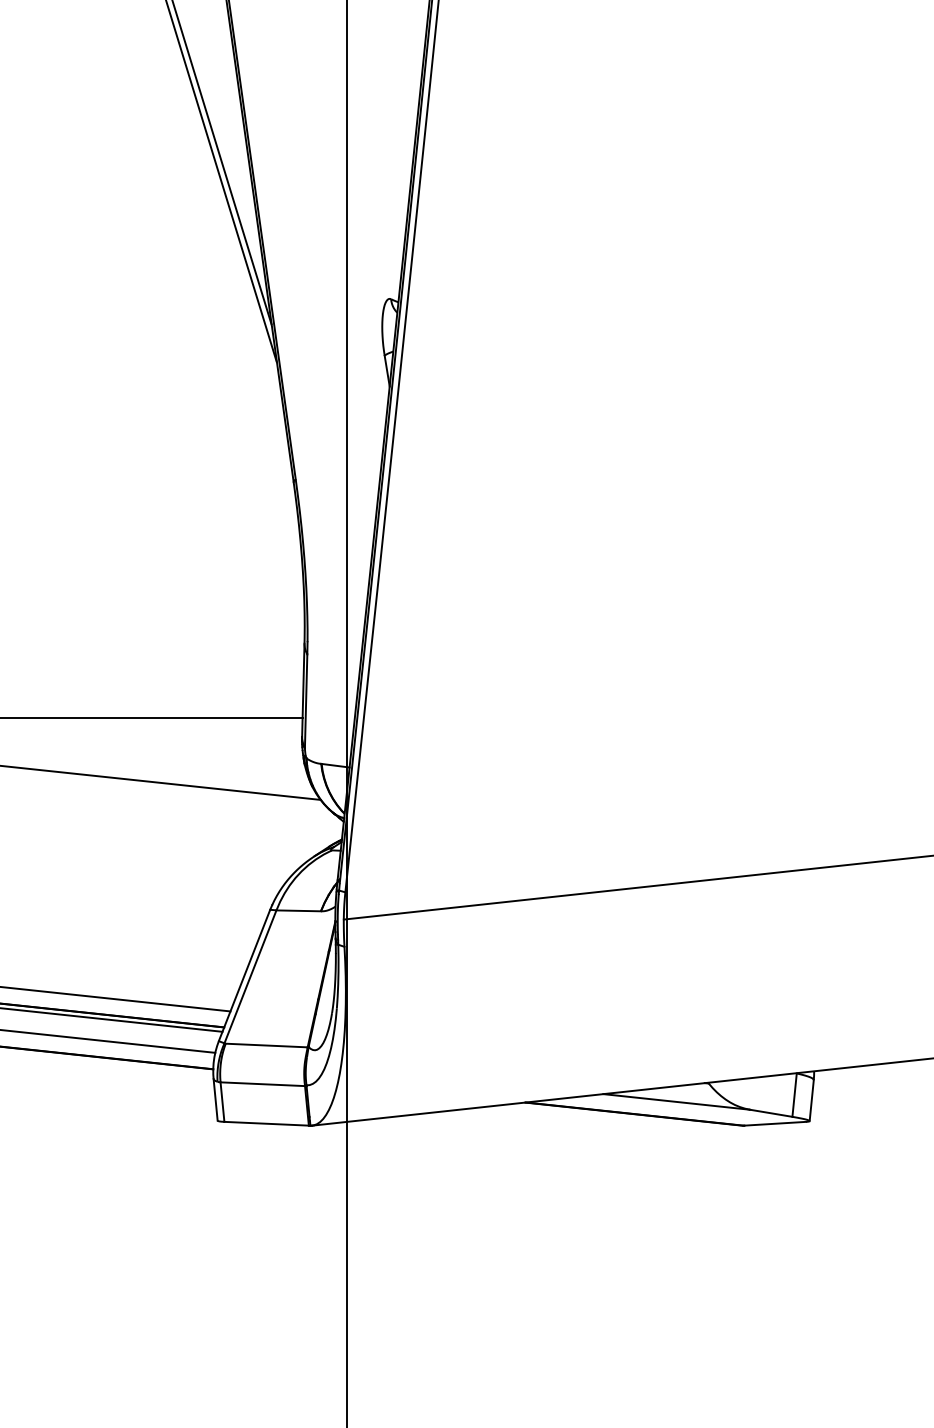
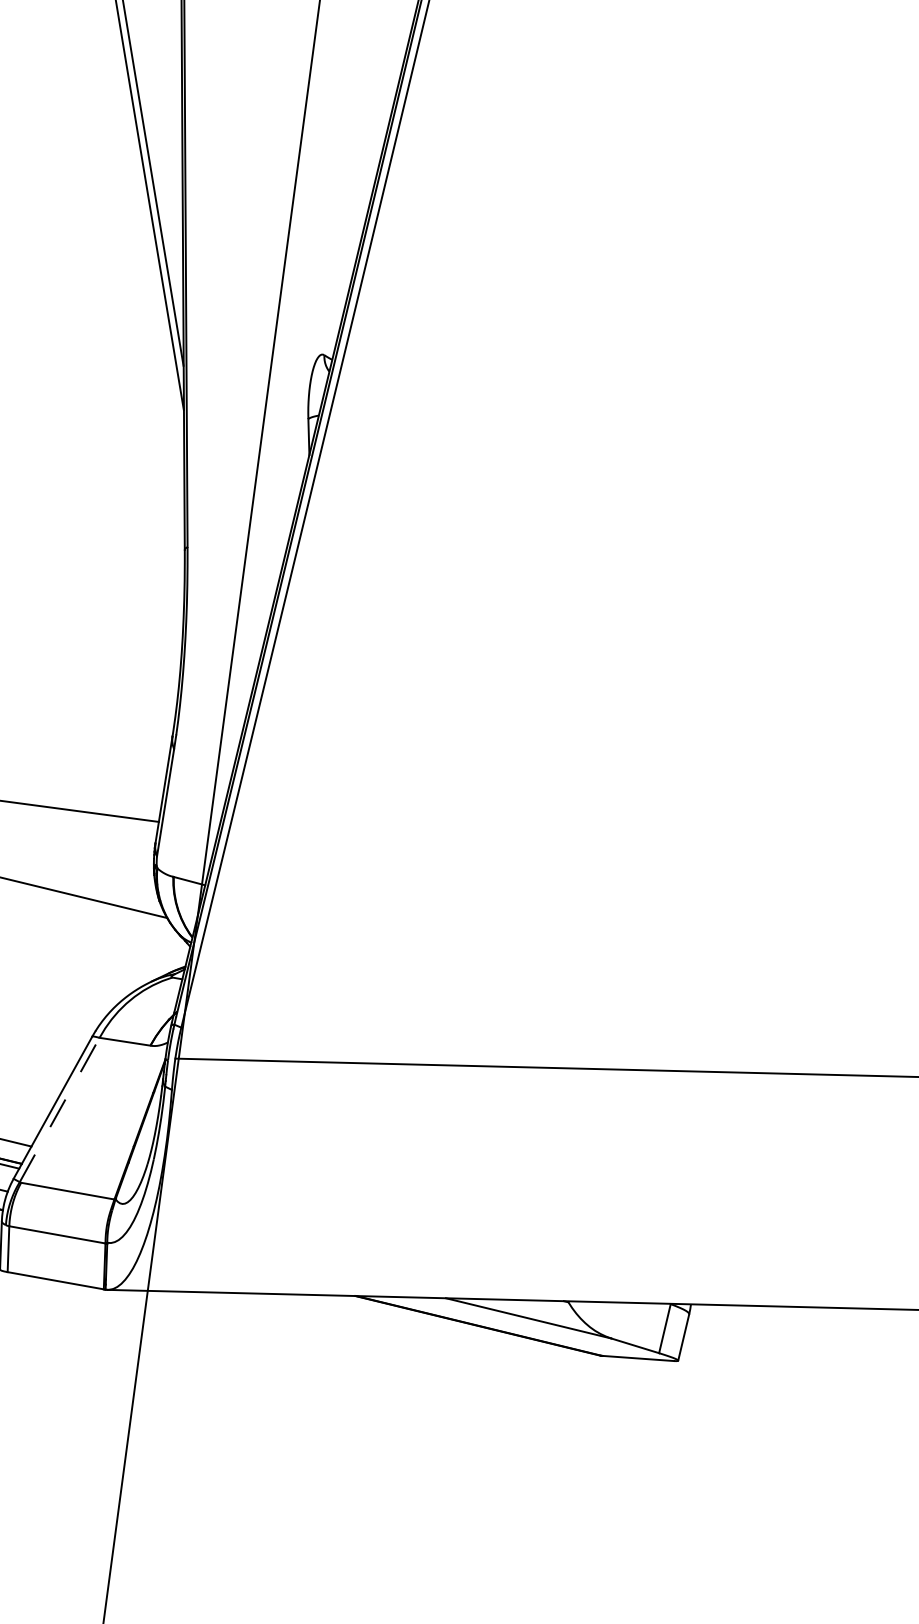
line: (250, 976) -> (59, 1109), solid -> dashed

